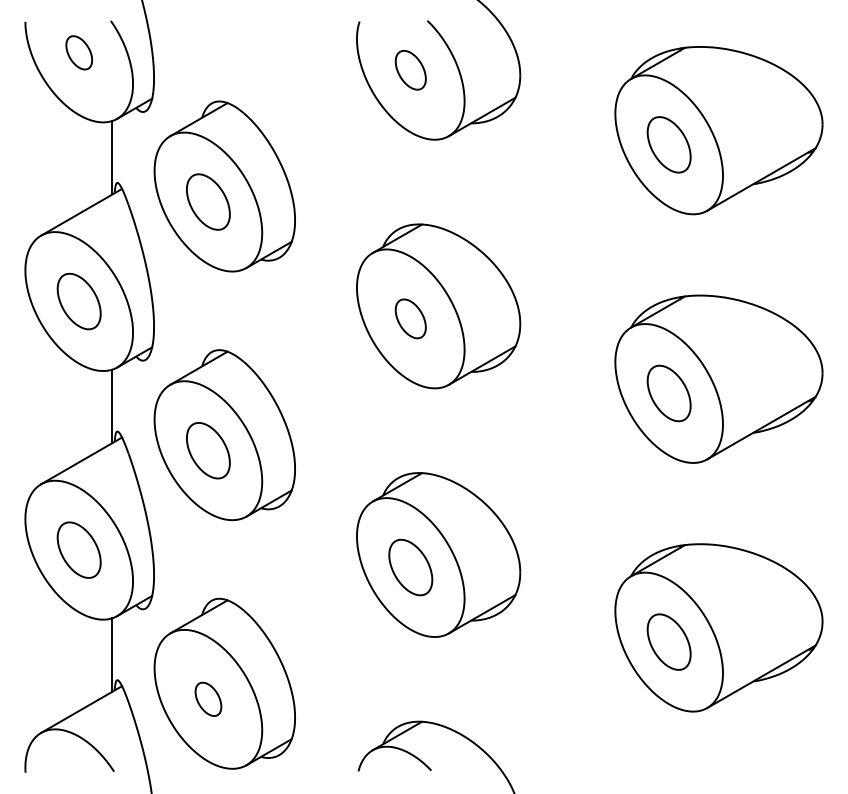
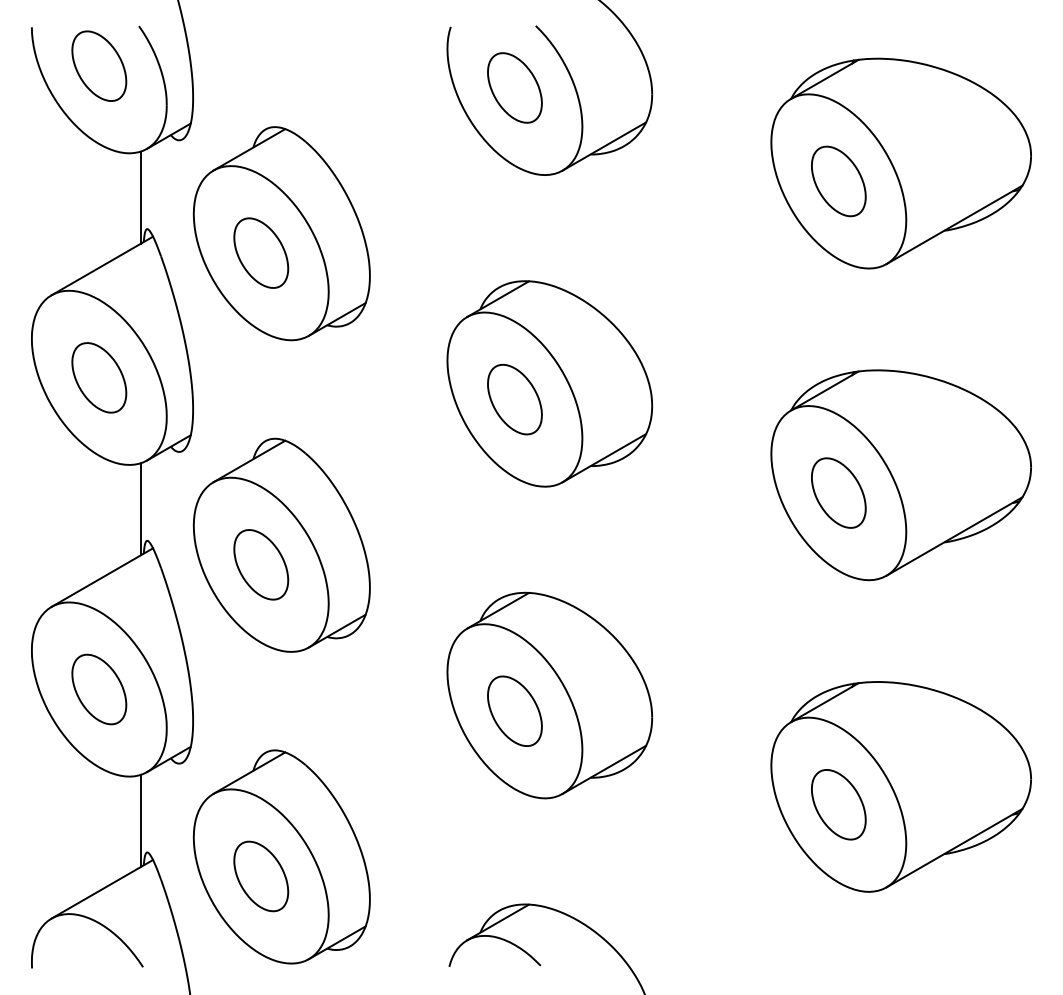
part: (79, 52) -> (99, 65), size x1.67
part: (410, 69) -> (514, 87), size x1.43
part: (410, 318) -> (514, 399), size x1.43
part: (208, 699) -> (261, 876), size x1.67

